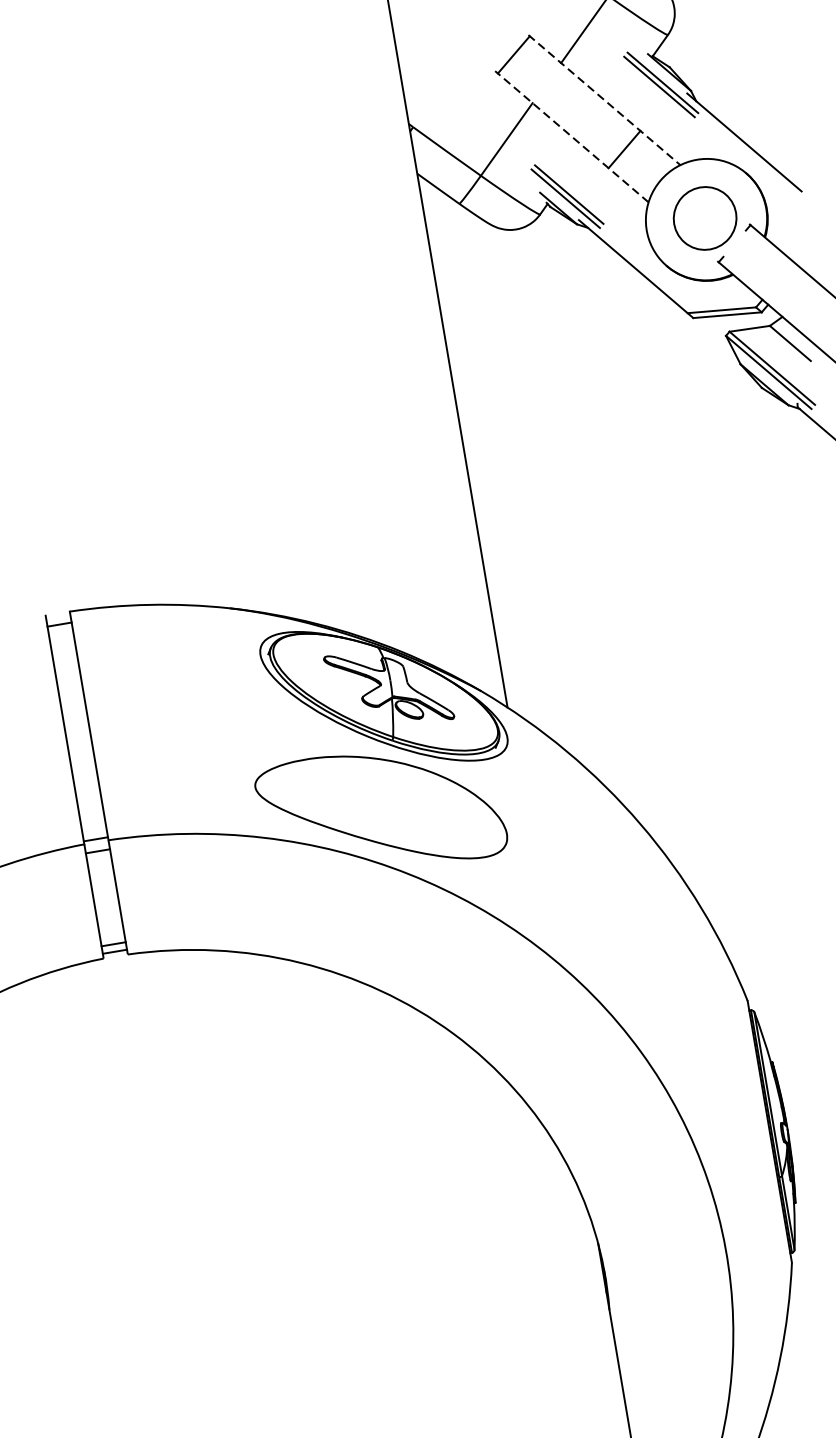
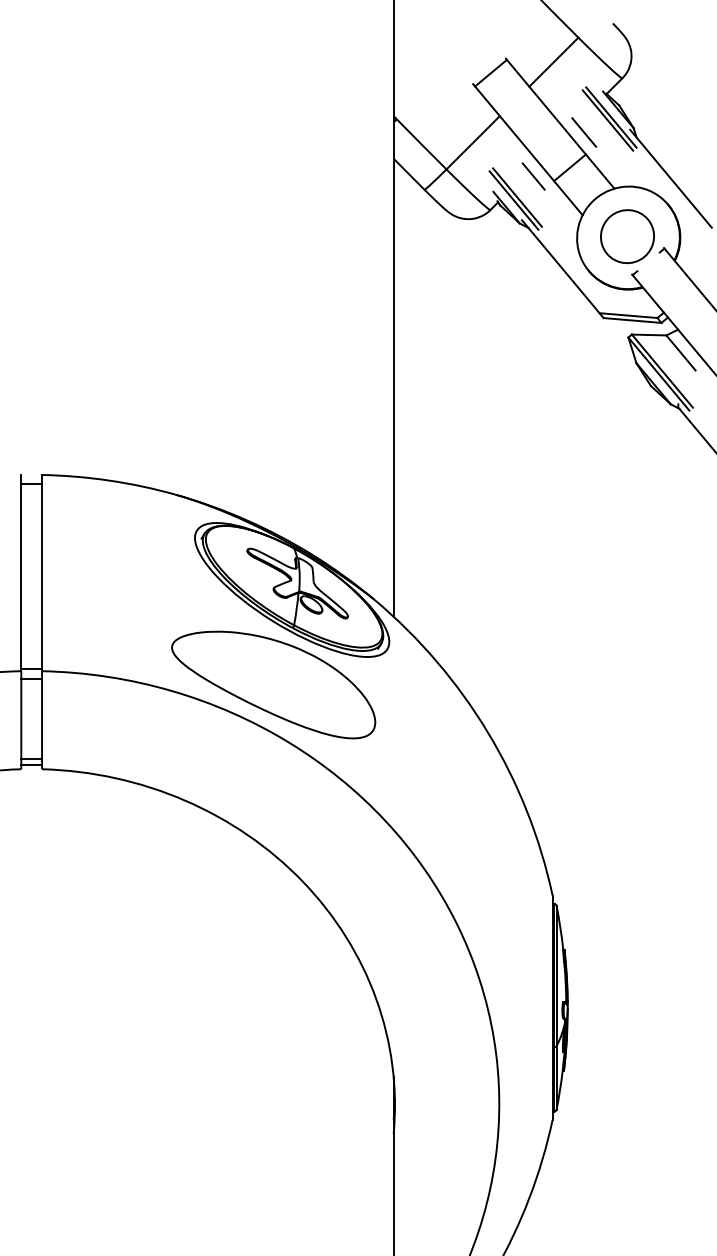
line: (604, 99) -> (560, 123), dashed -> solid
line: (634, 105) -> (584, 132), added
line: (571, 136) -> (527, 149), dashed -> solid
line: (583, 166) -> (533, 176), added

